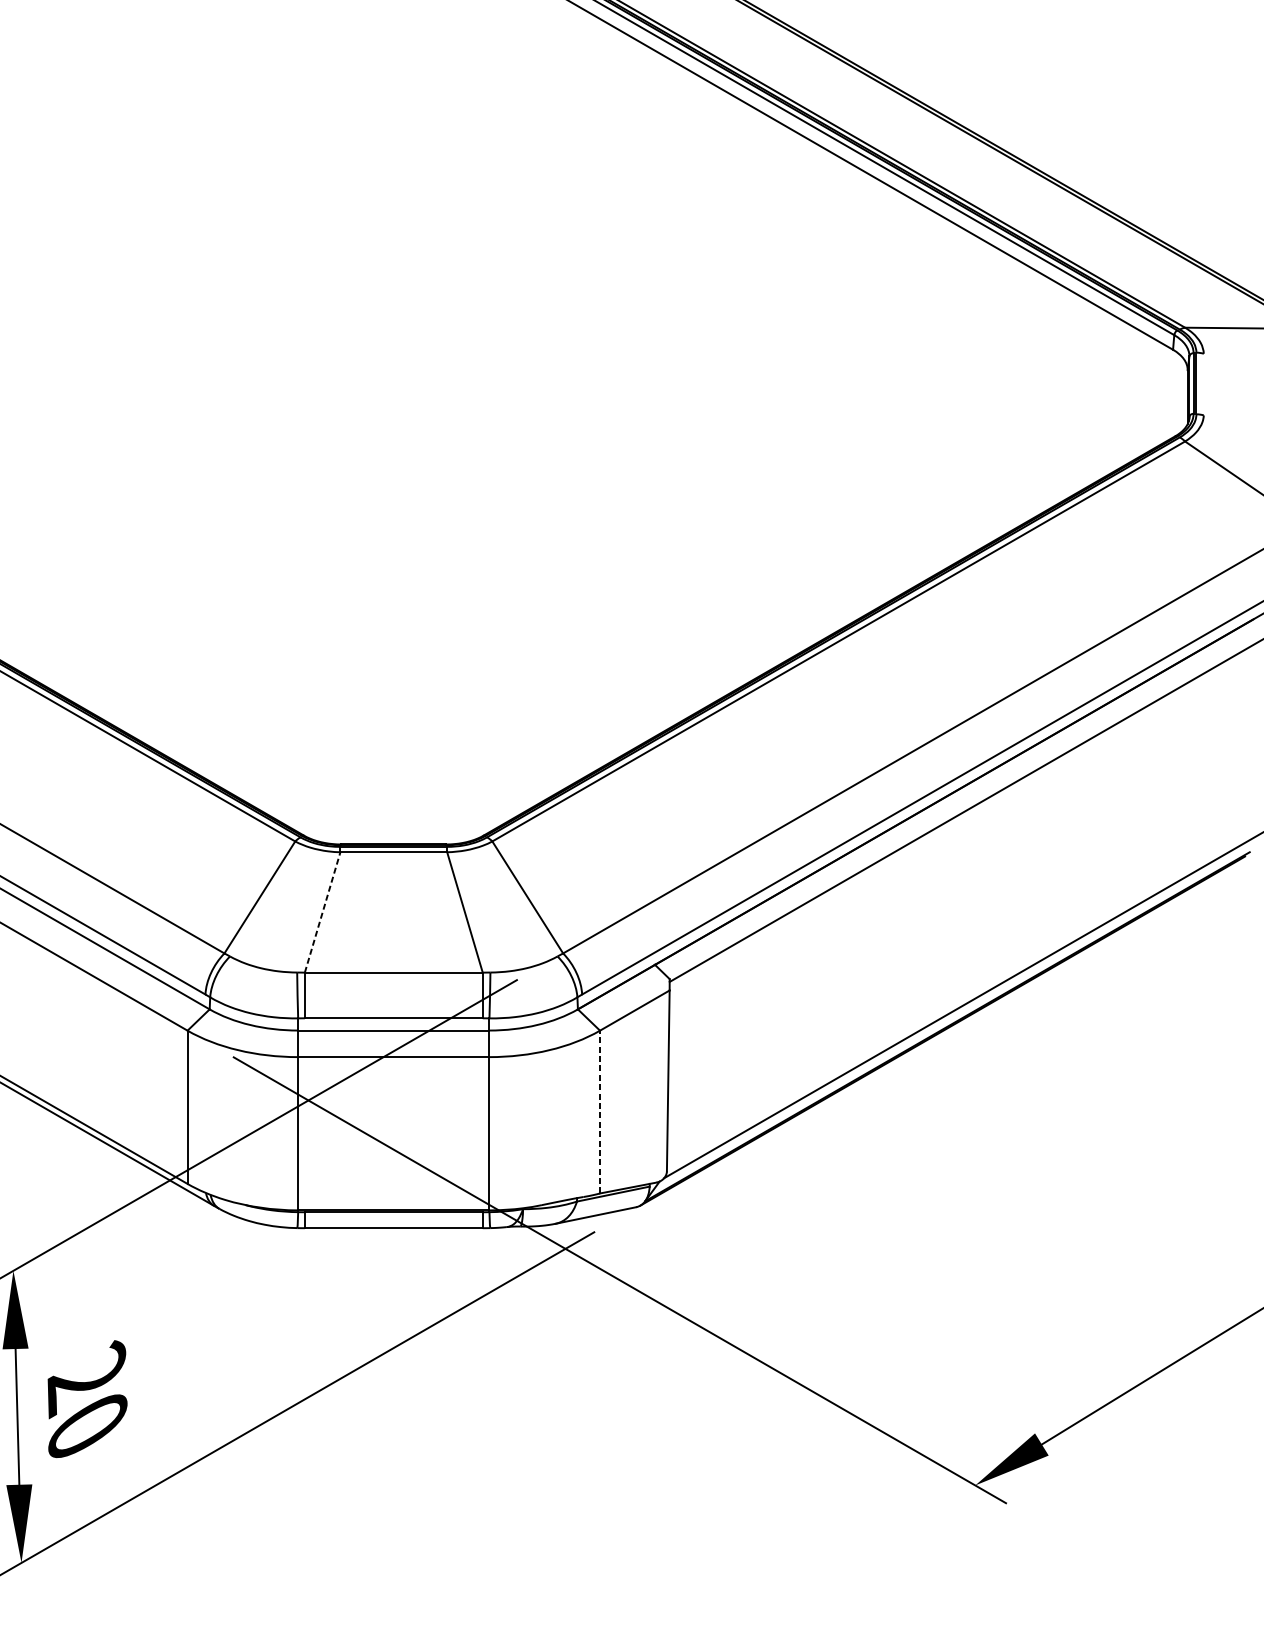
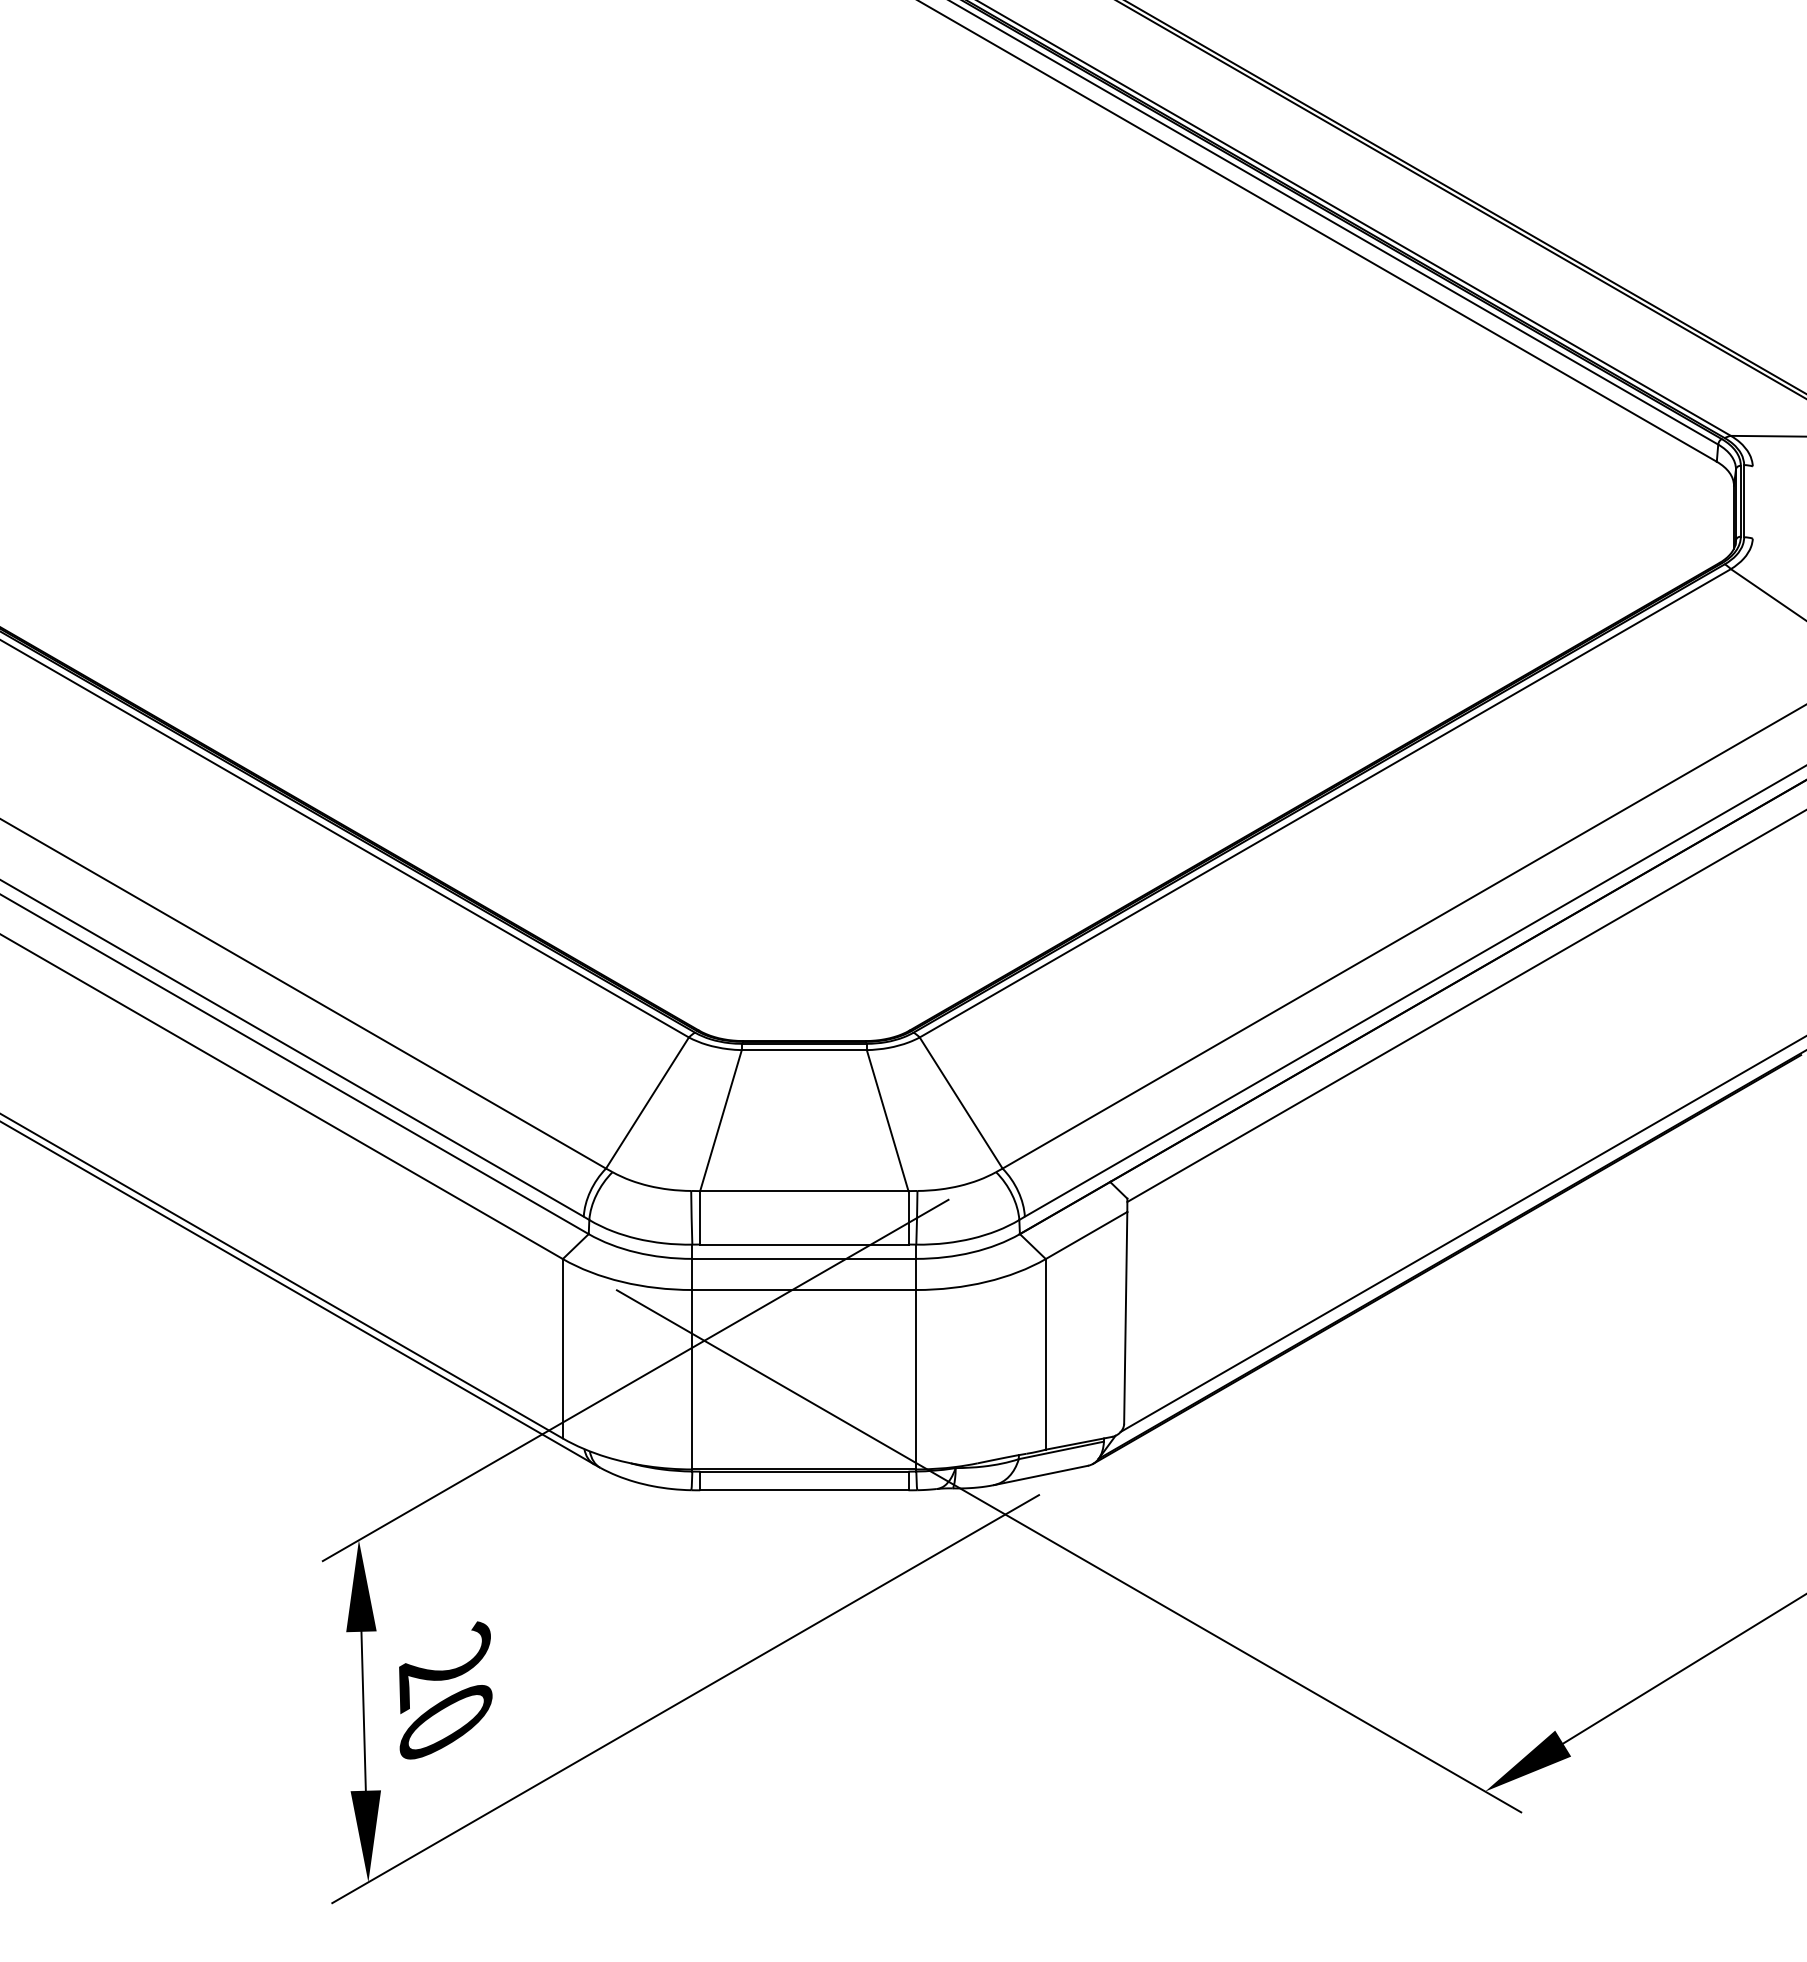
line: (323, 912) -> (721, 1120), dashed -> solid
line: (599, 1111) -> (1045, 1353), dashed -> solid

